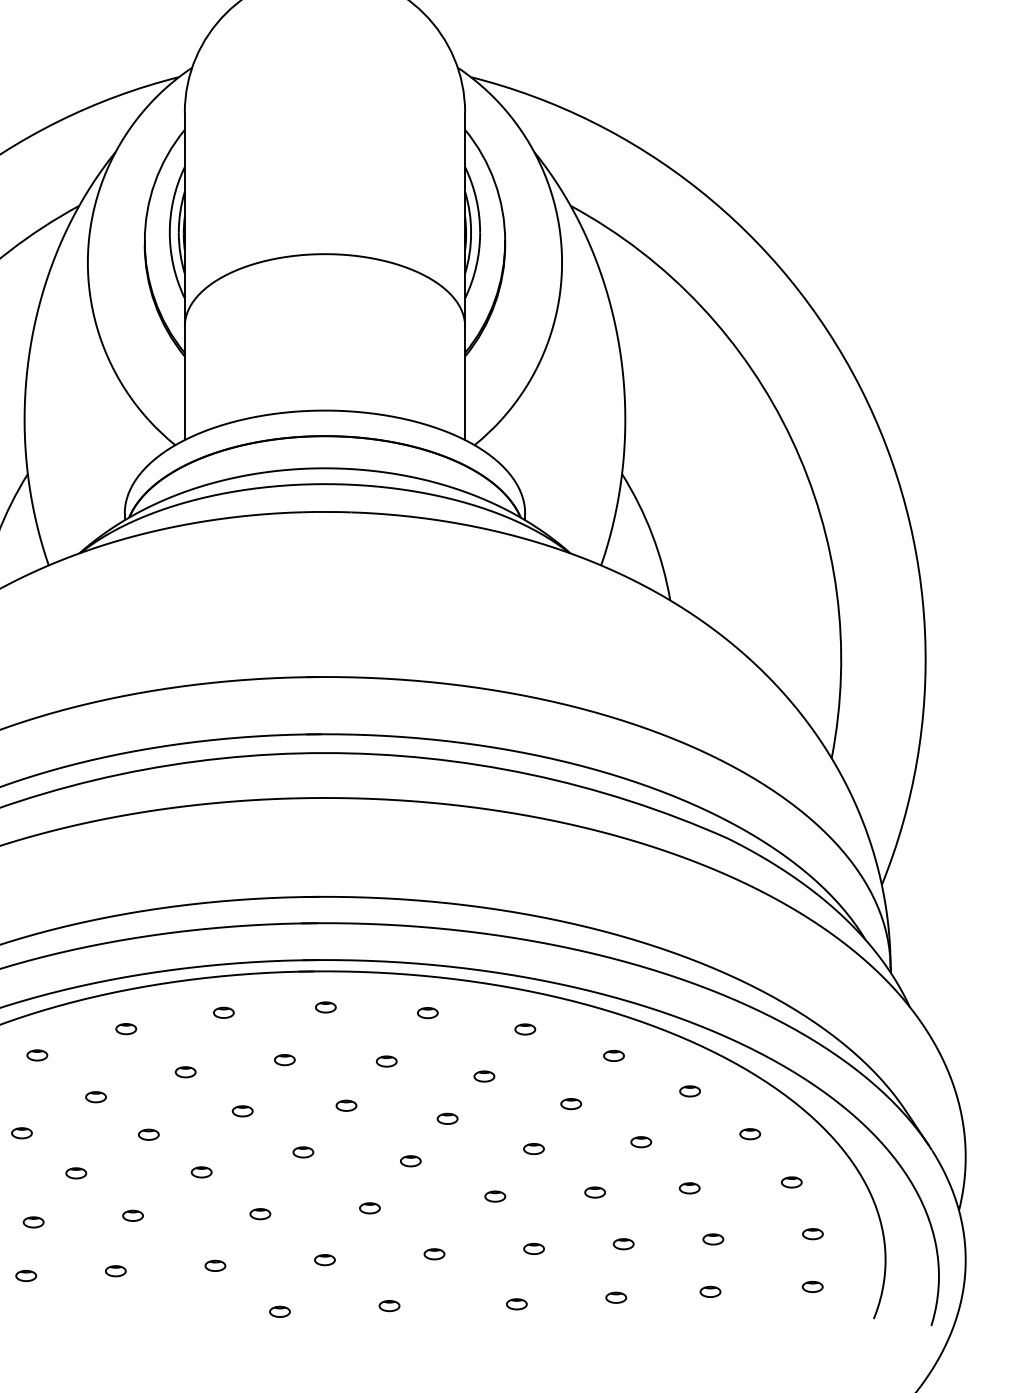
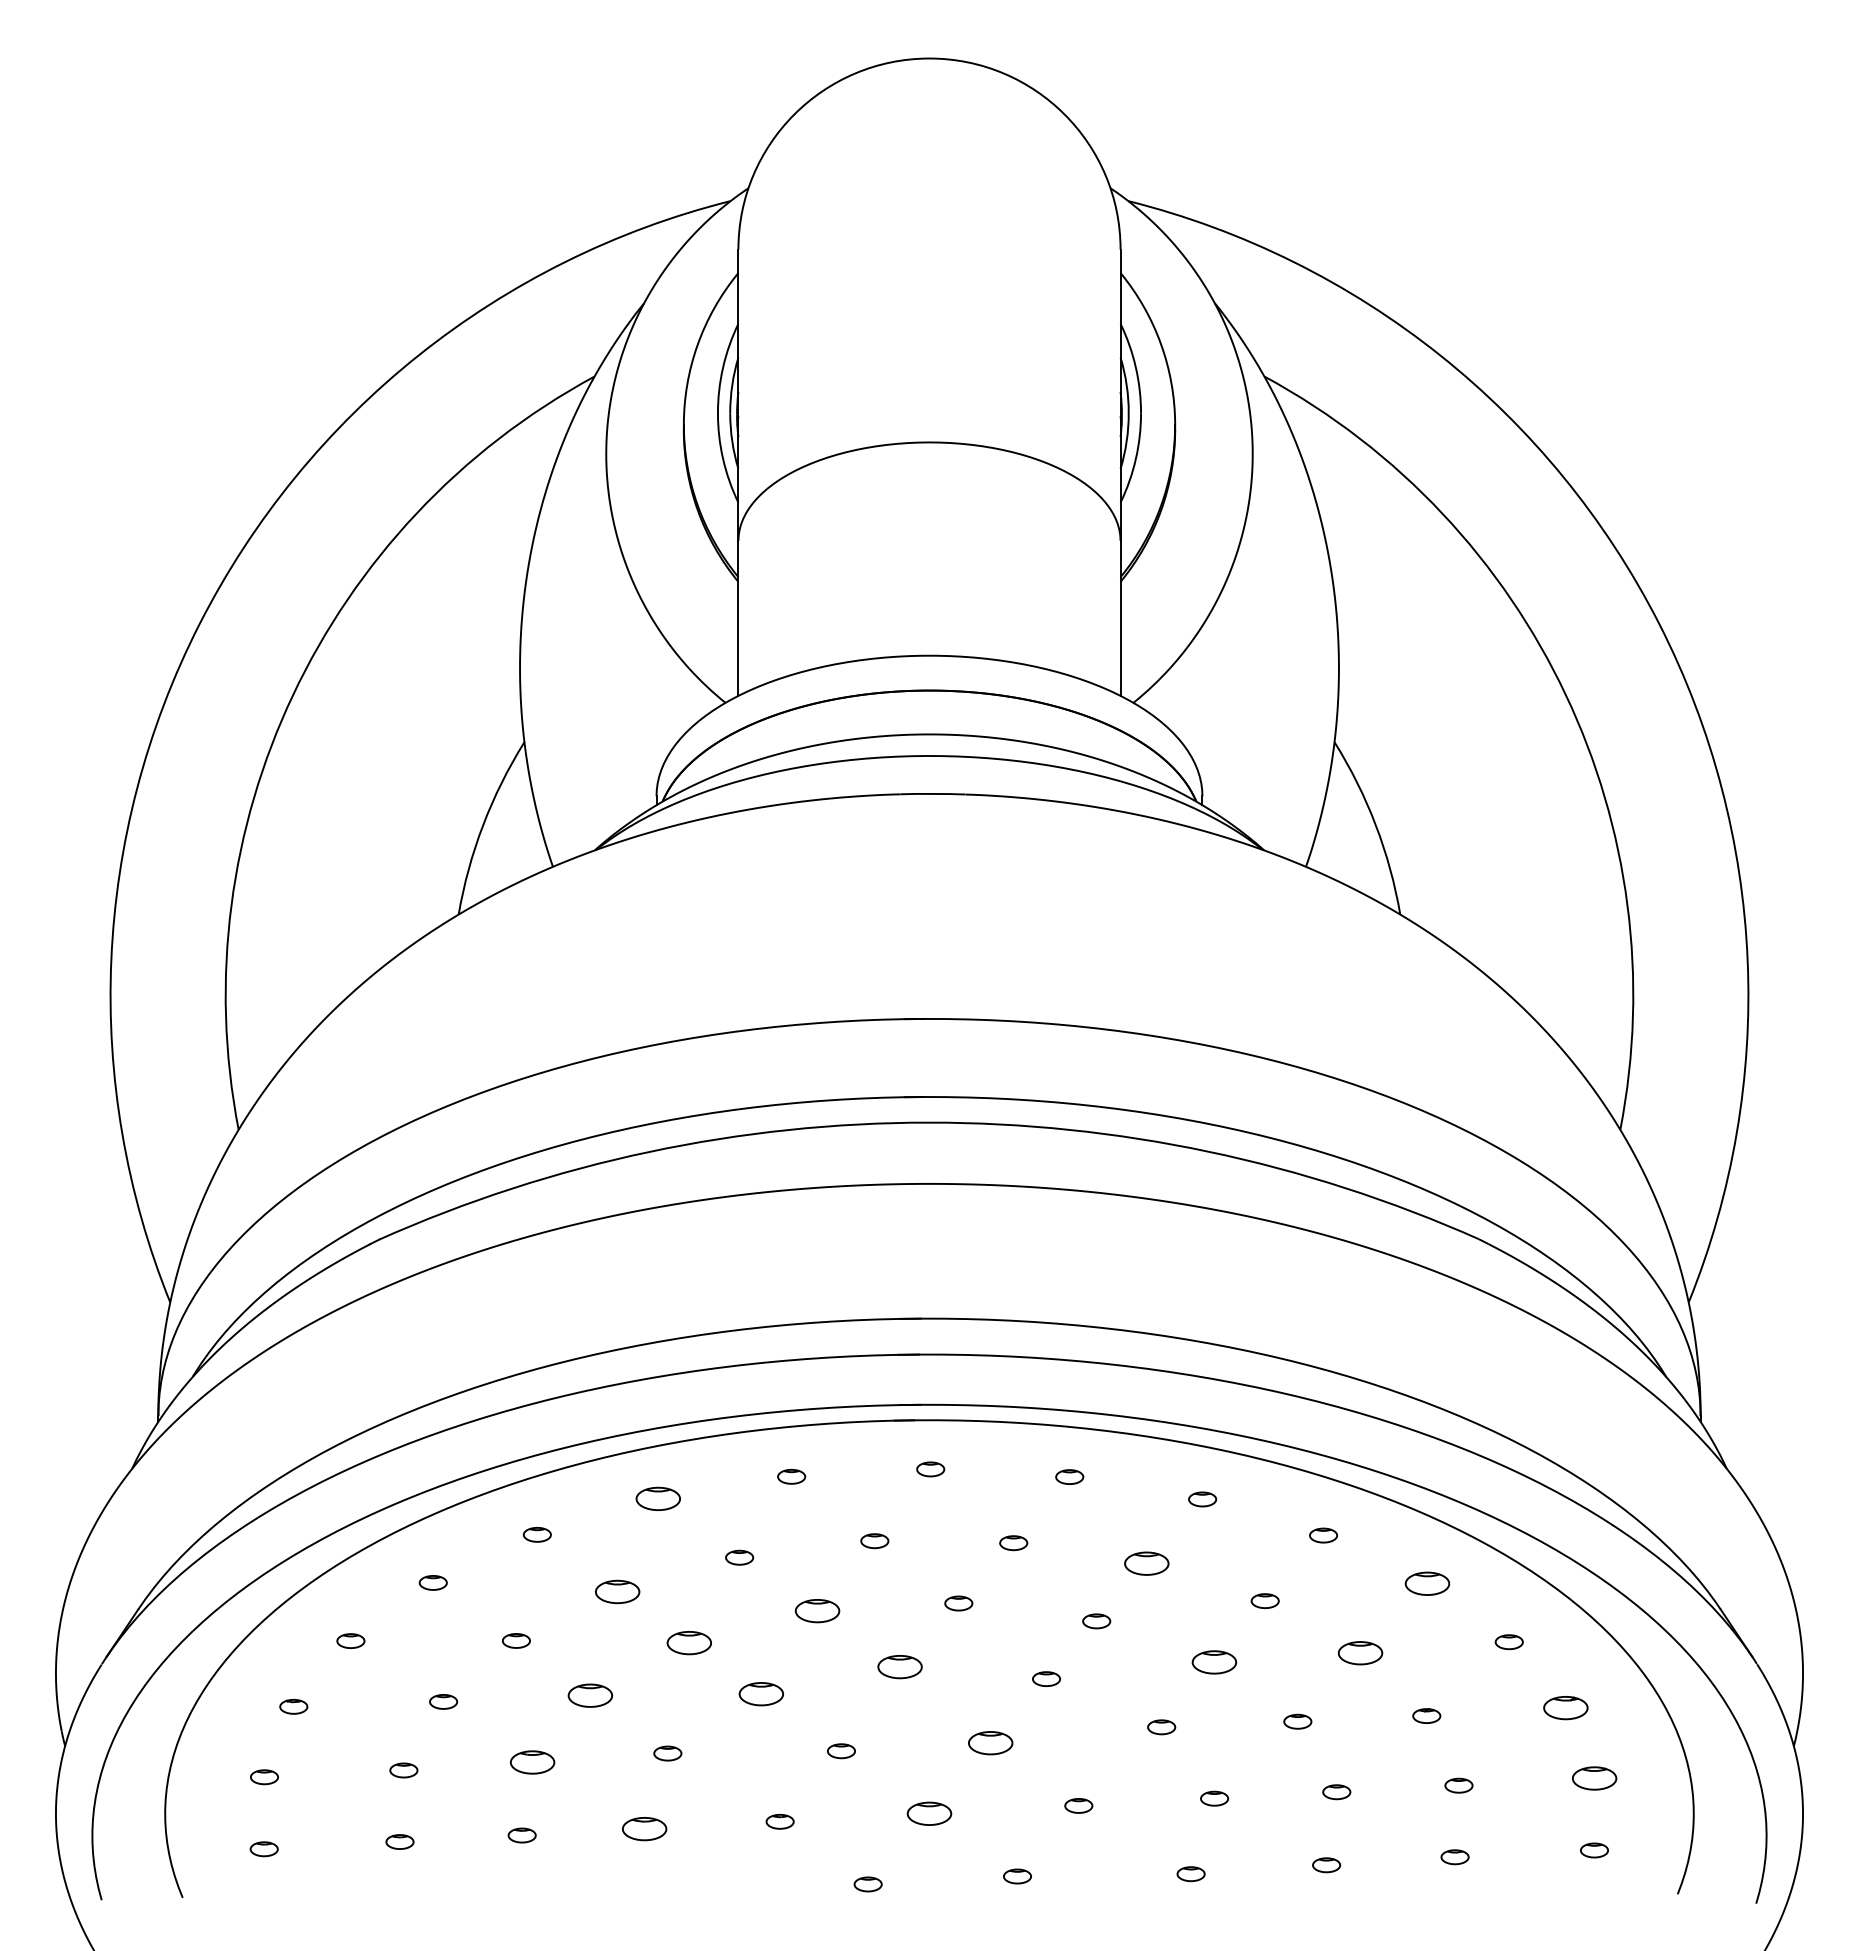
part: (126, 1028) -> (658, 1498), size x1.6
part: (484, 1076) -> (1146, 1563), size x1.6
part: (689, 1091) -> (1426, 1583), size x1.6
part: (95, 1096) -> (616, 1591), size x1.6
part: (242, 1110) -> (816, 1610), size x1.6
part: (148, 1134) -> (689, 1642), size x1.6
part: (641, 1141) -> (1360, 1652), size x1.6
part: (534, 1149) -> (1214, 1662), size x1.6
part: (302, 1152) -> (899, 1666), size x1.6
part: (201, 1172) -> (761, 1694), size x1.6
part: (76, 1173) -> (590, 1695), size x1.6
part: (791, 1182) -> (1565, 1707), size x1.6
part: (369, 1208) -> (990, 1743), size x1.6
part: (33, 1222) -> (531, 1762), size x1.6
part: (812, 1234) -> (1594, 1778), size x1.6
part: (324, 1259) -> (929, 1813), size x1.6
part: (115, 1270) -> (643, 1828), size x1.6

